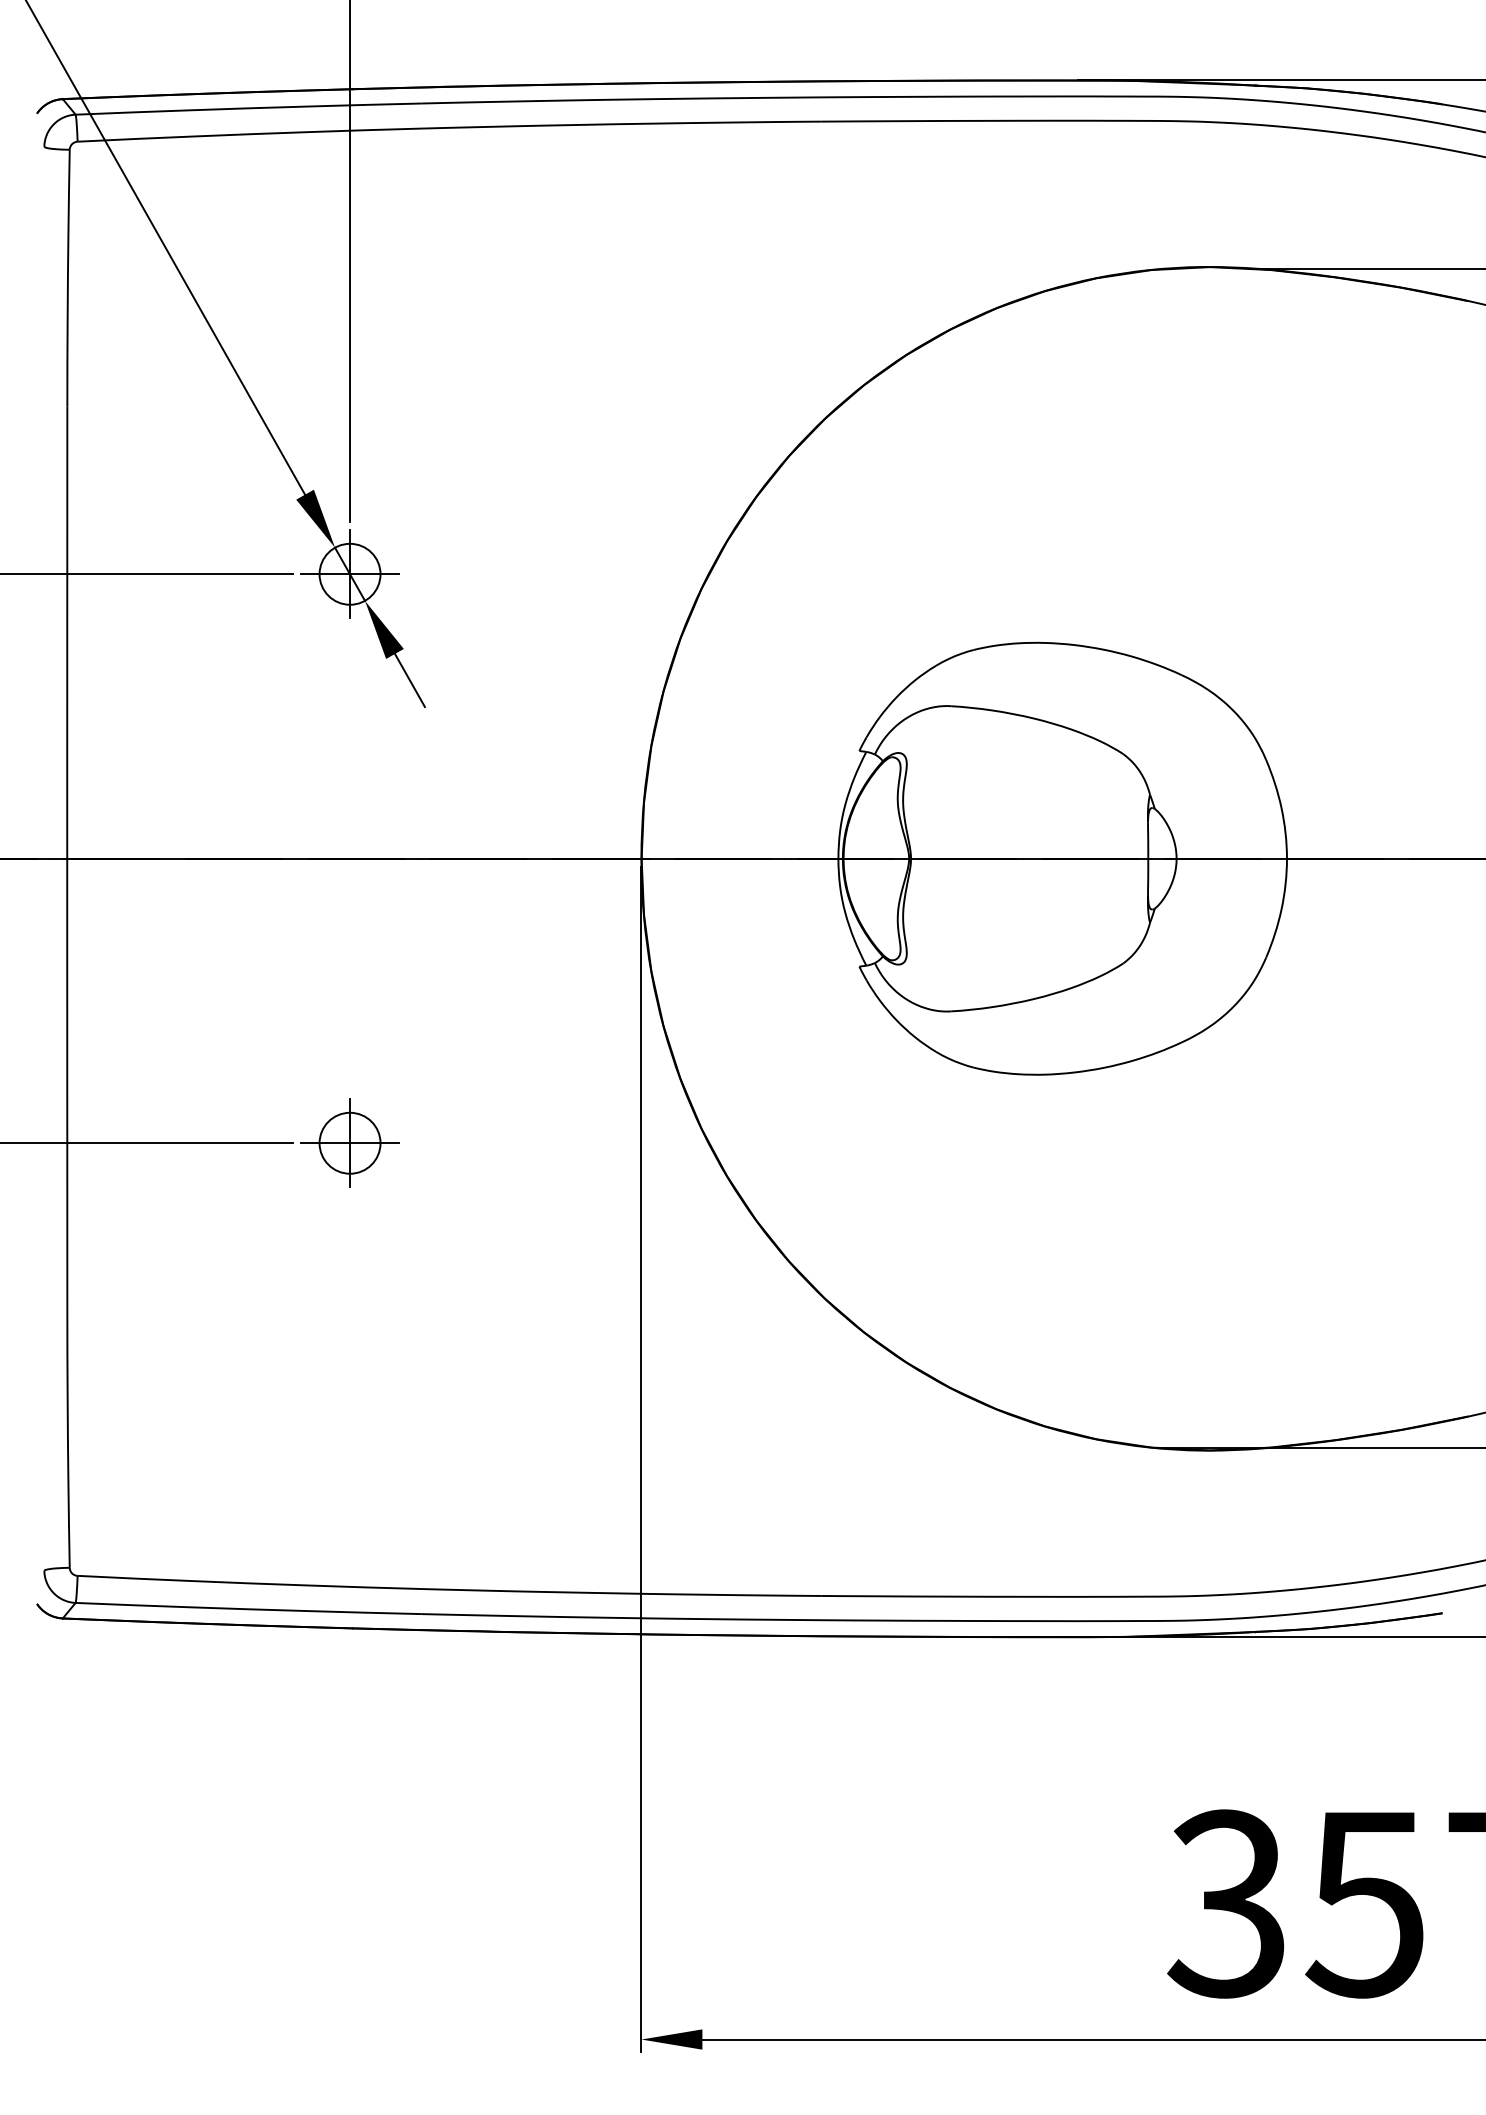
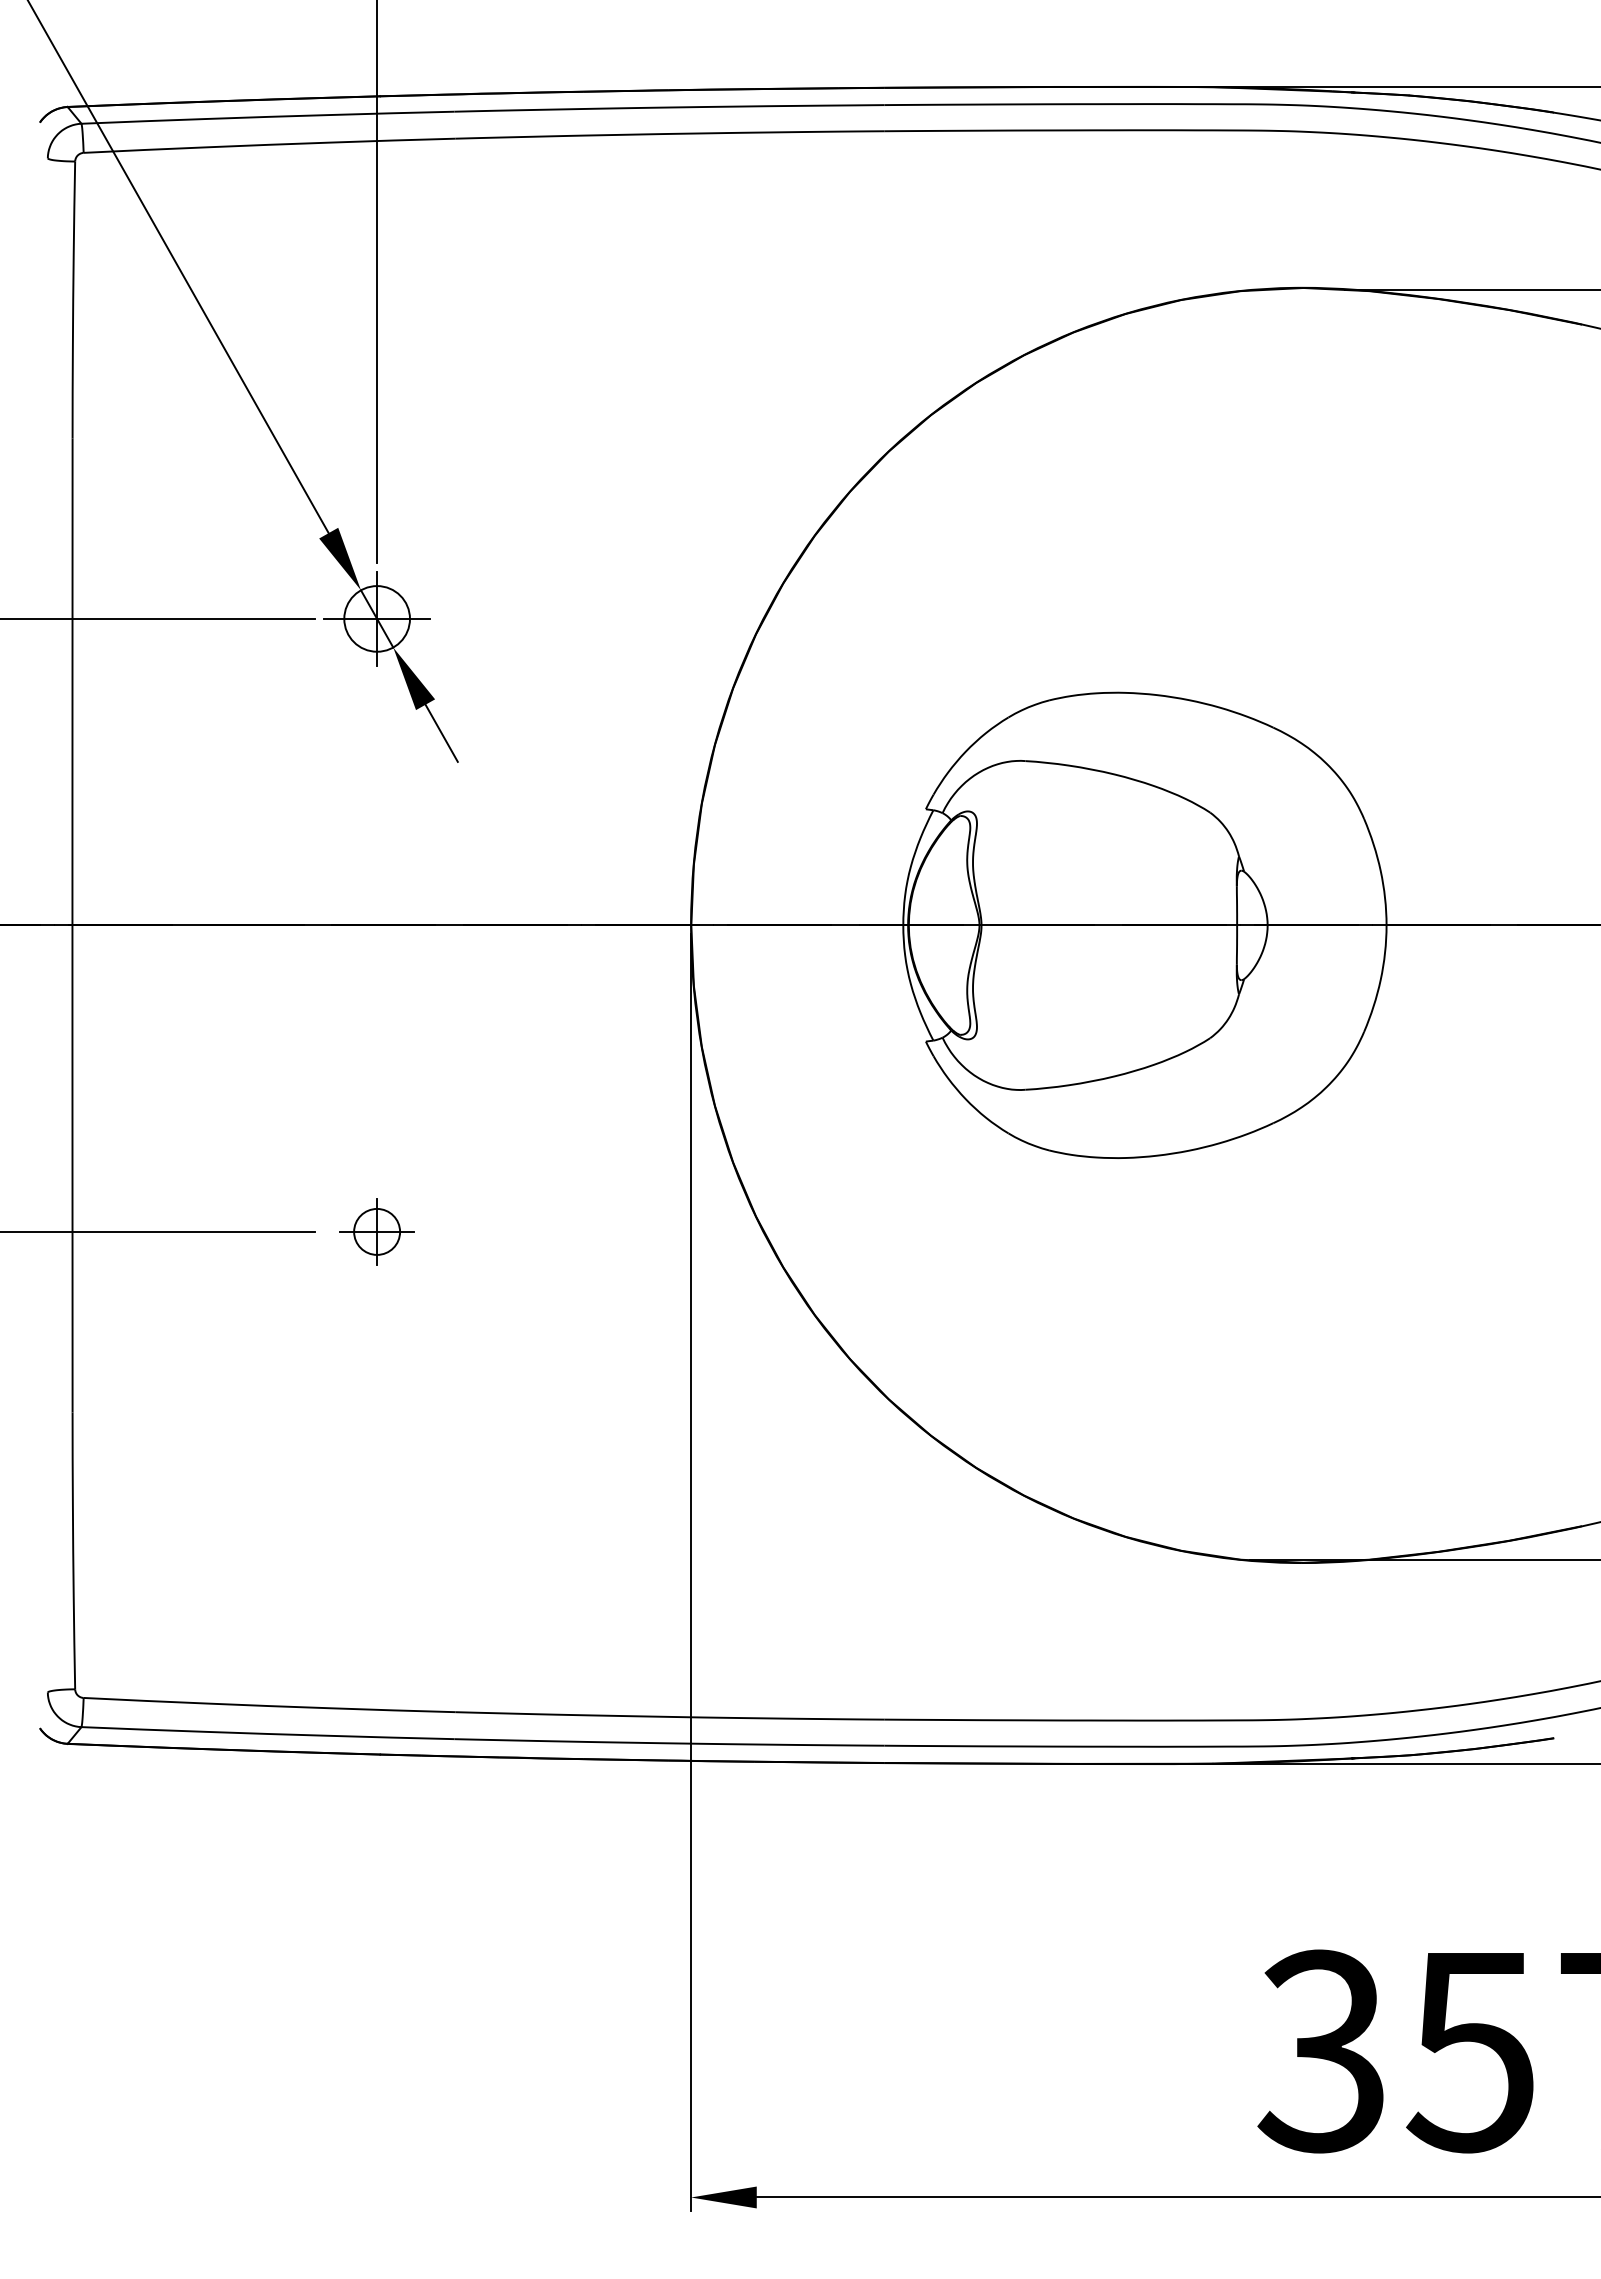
part: (349, 1142) -> (376, 1231), size x0.7

